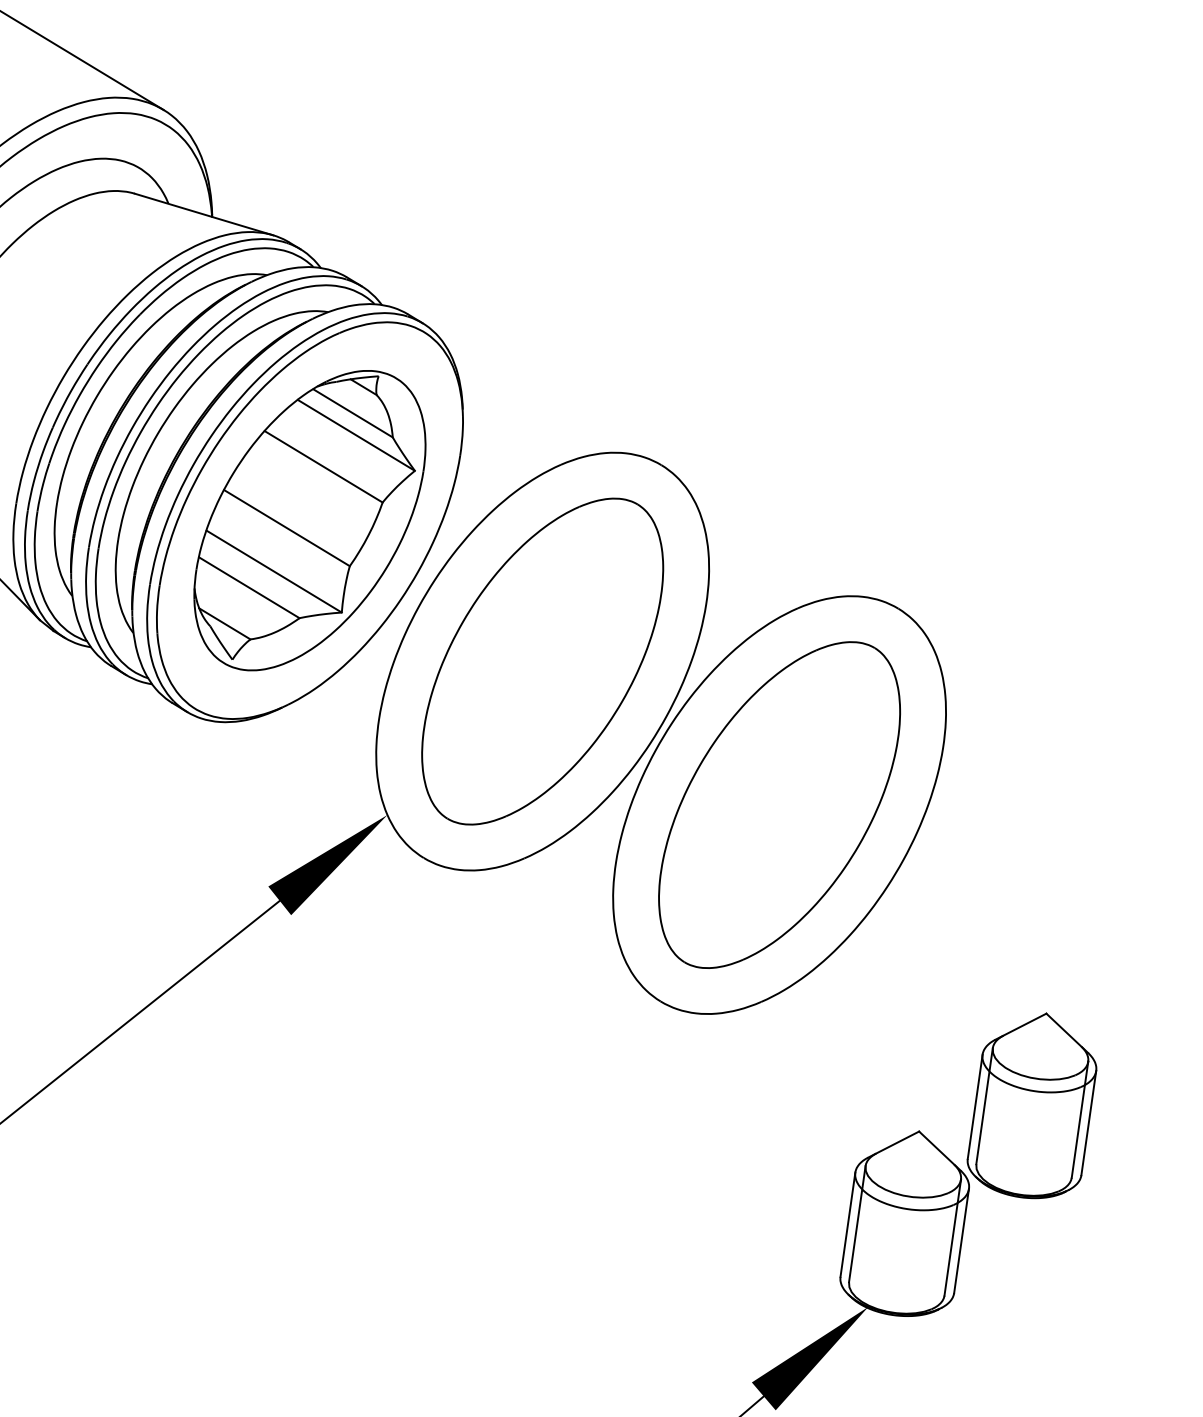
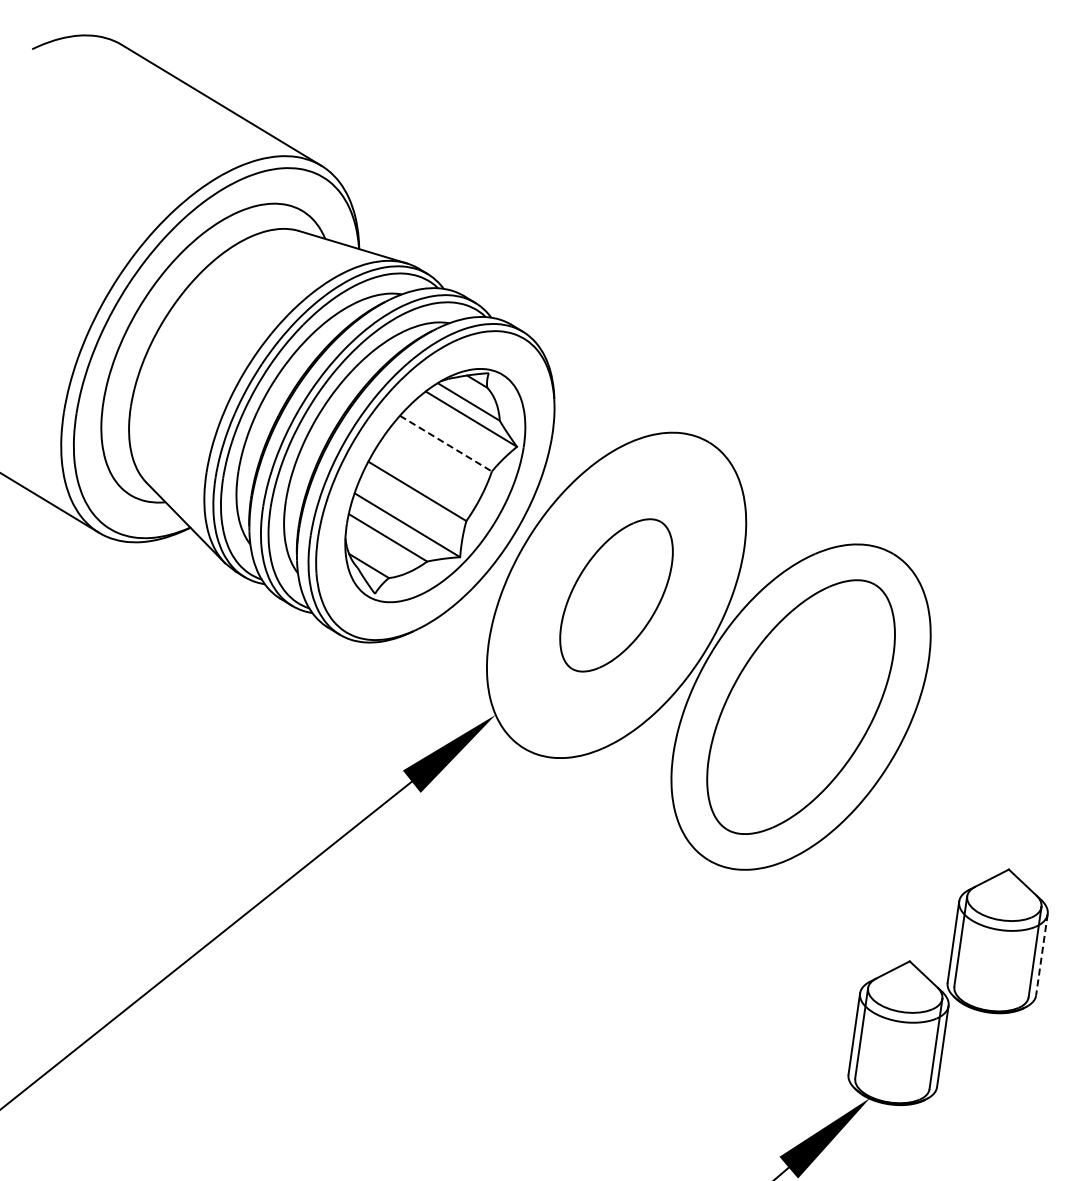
line: (323, 466) -> (445, 443), solid -> dashed
part: (542, 661) -> (616, 595), size x0.6
line: (1088, 1122) -> (1041, 954), solid -> dashed

